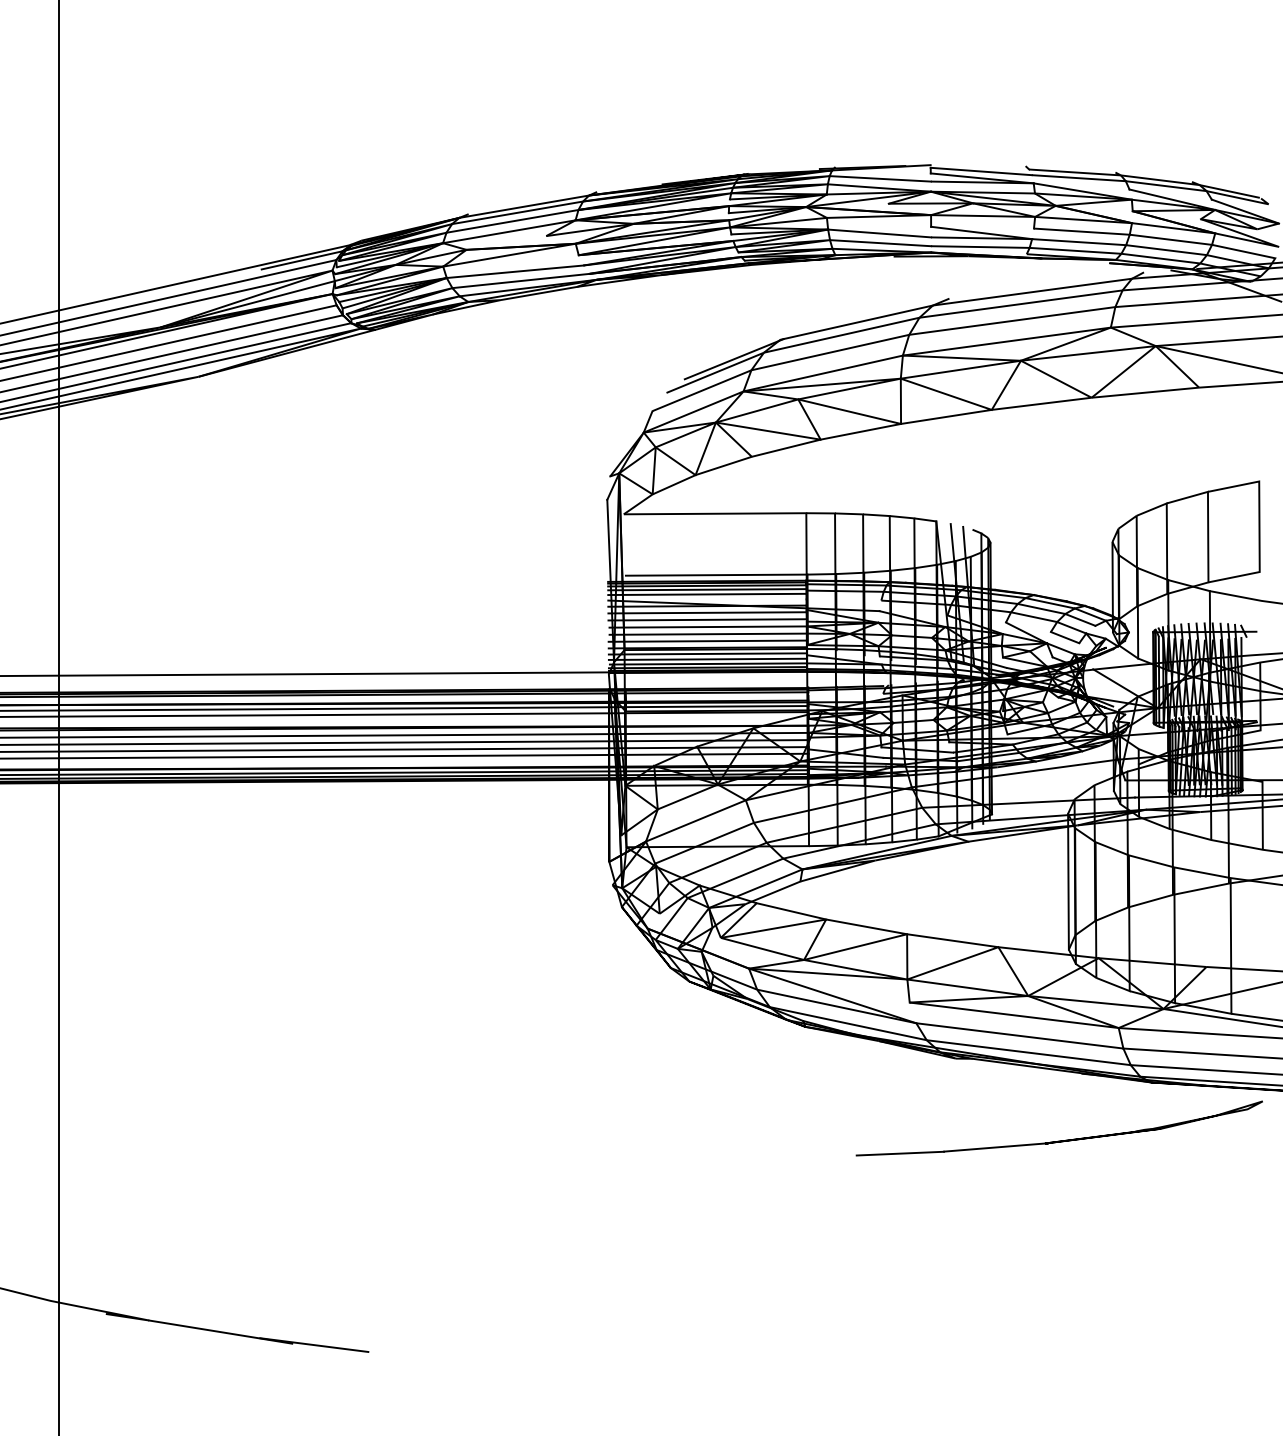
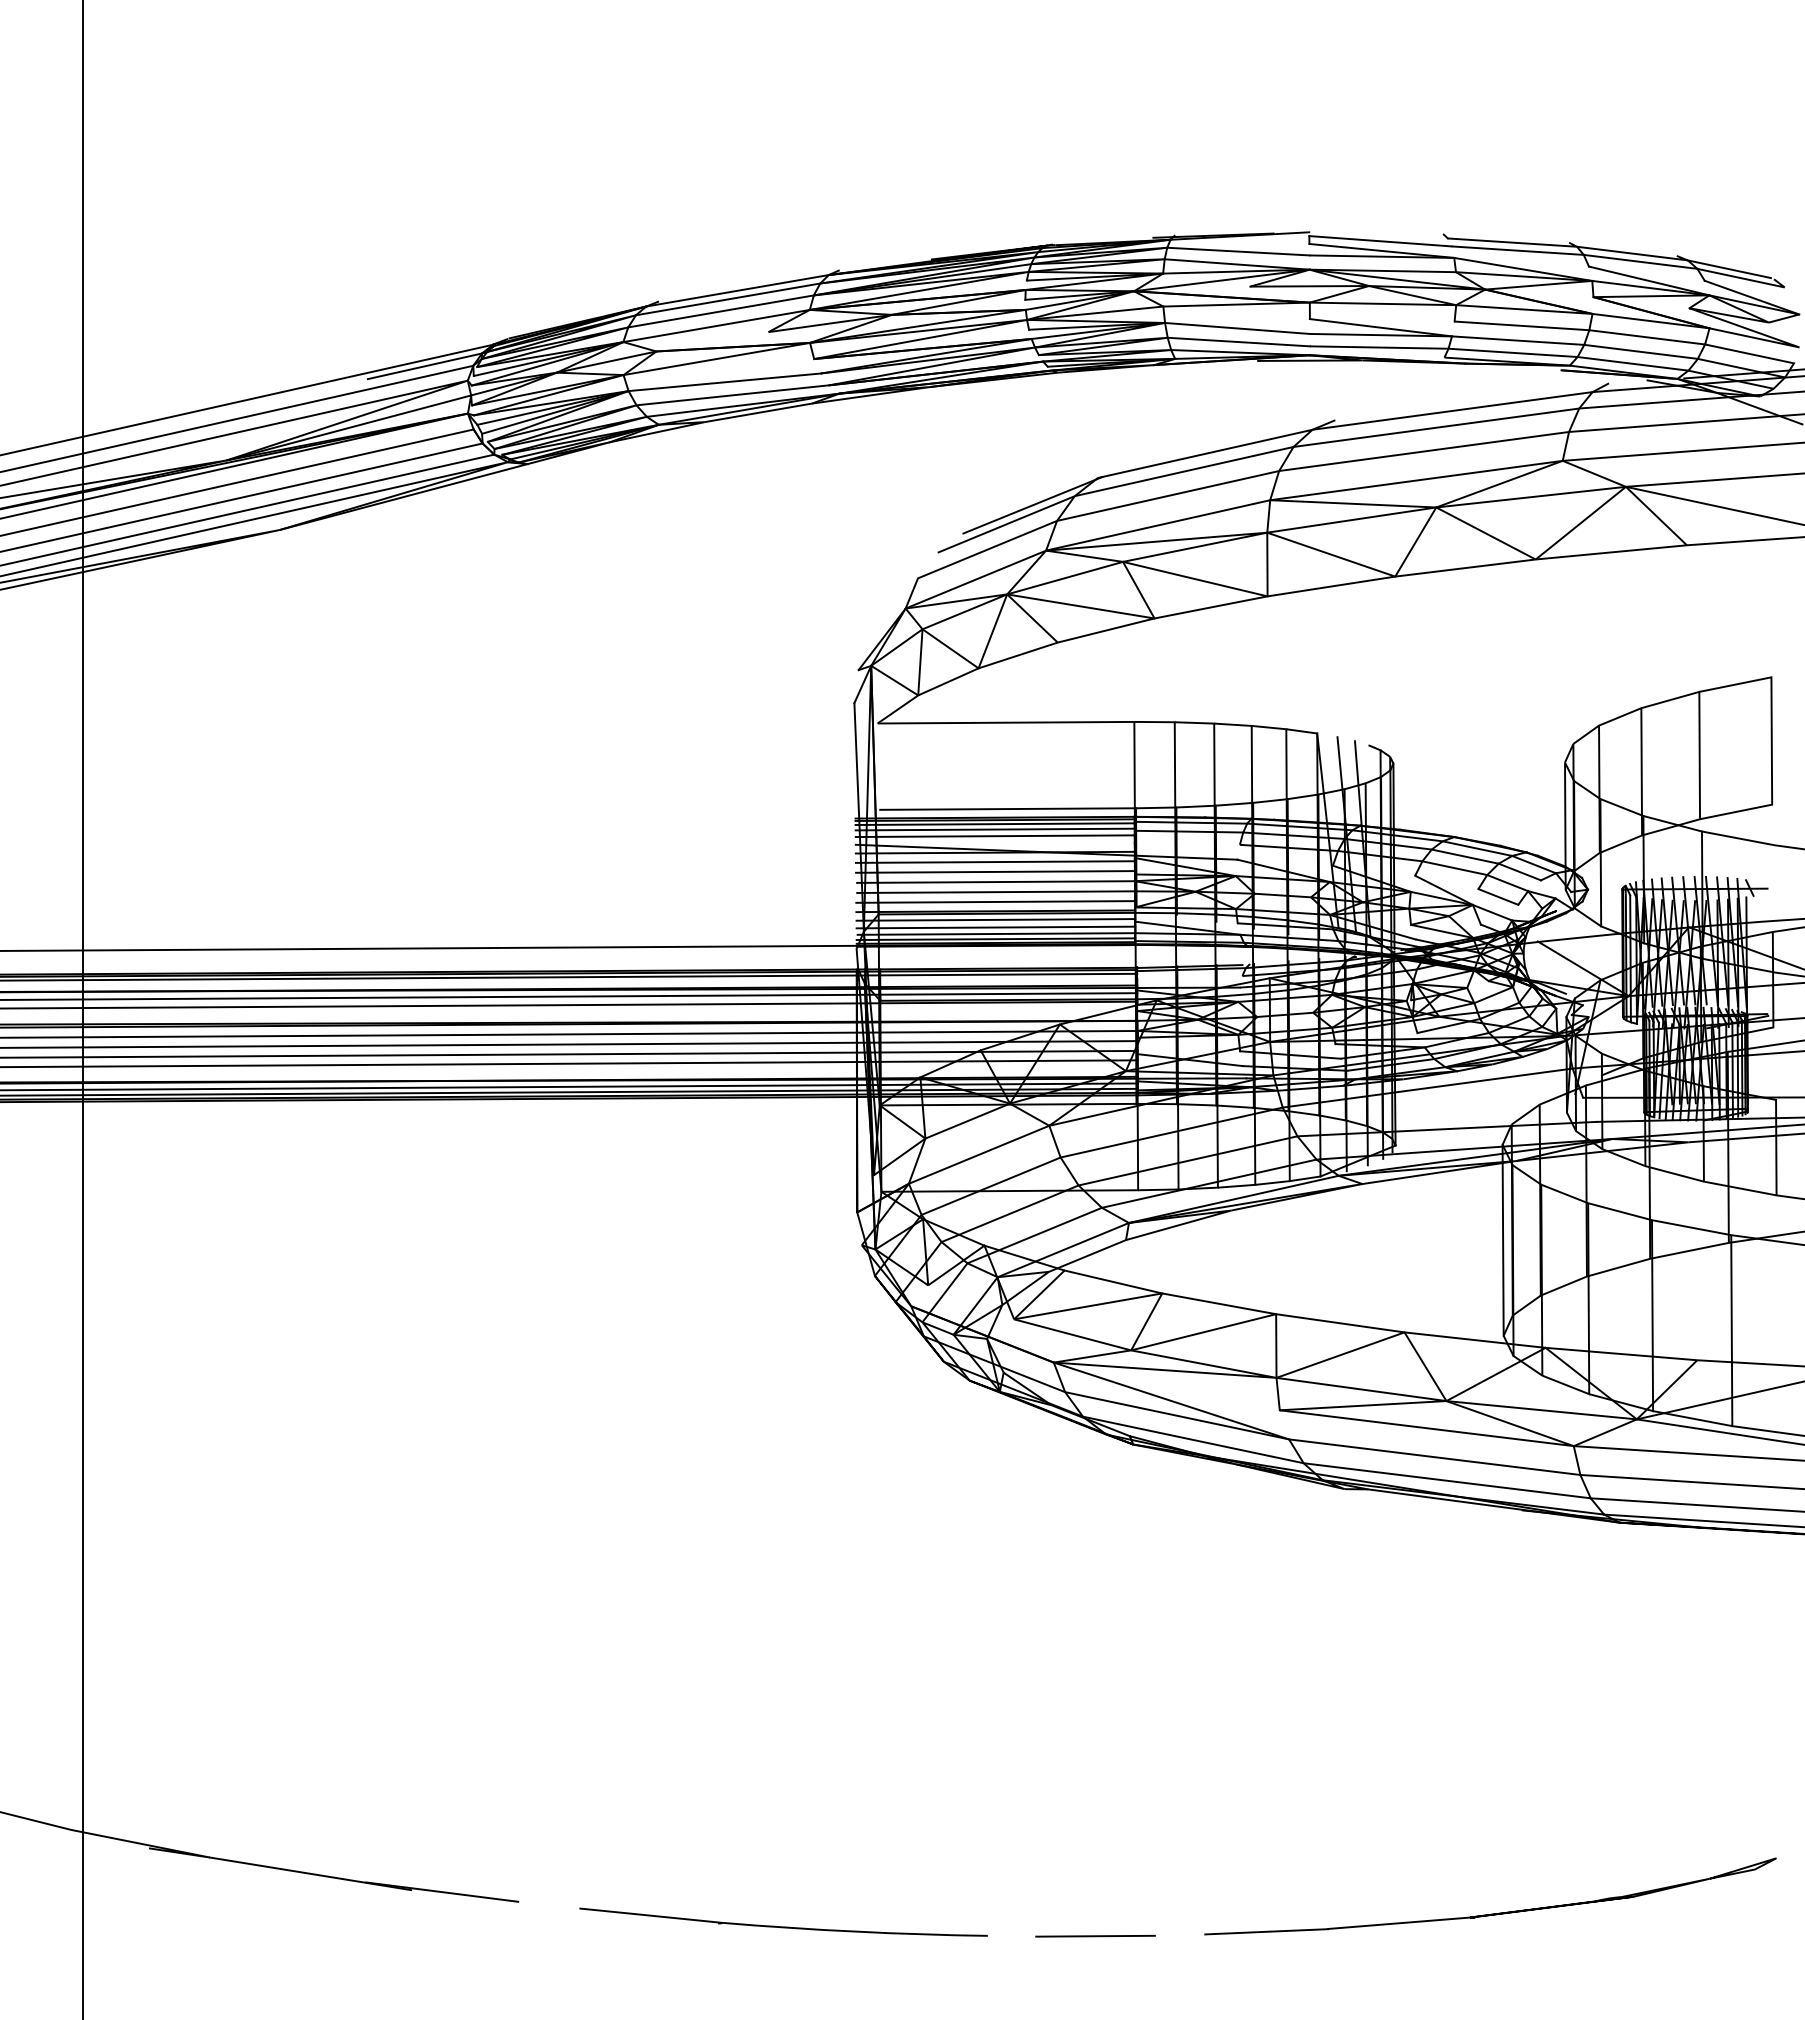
part: (1060, 1140) -> (1491, 1913), moved
part: (556, 1365) -> (783, 1921), added
line: (778, 1375) -> (1095, 1935), added

